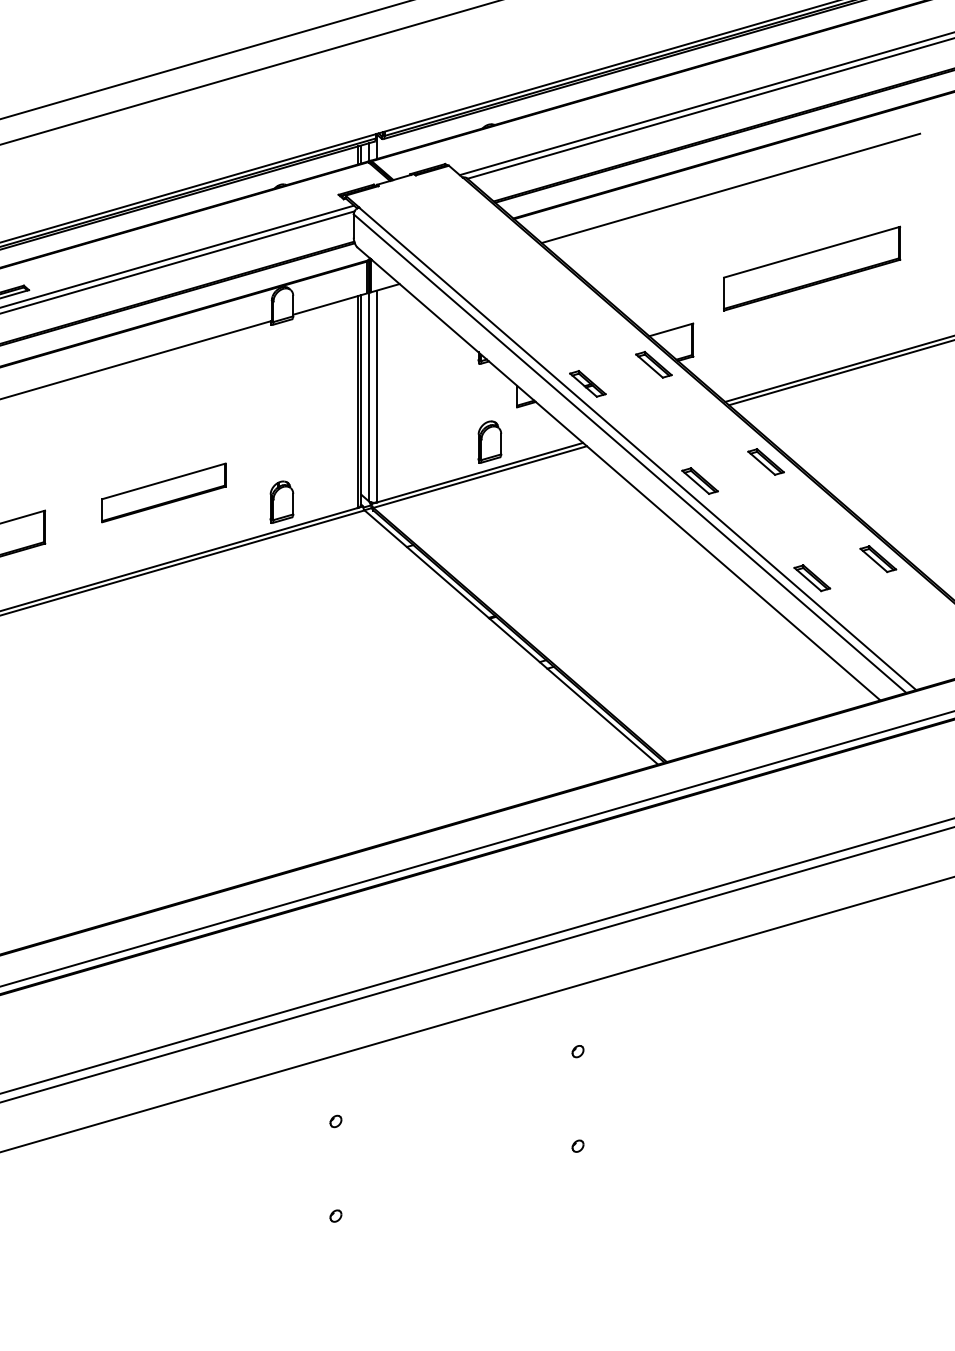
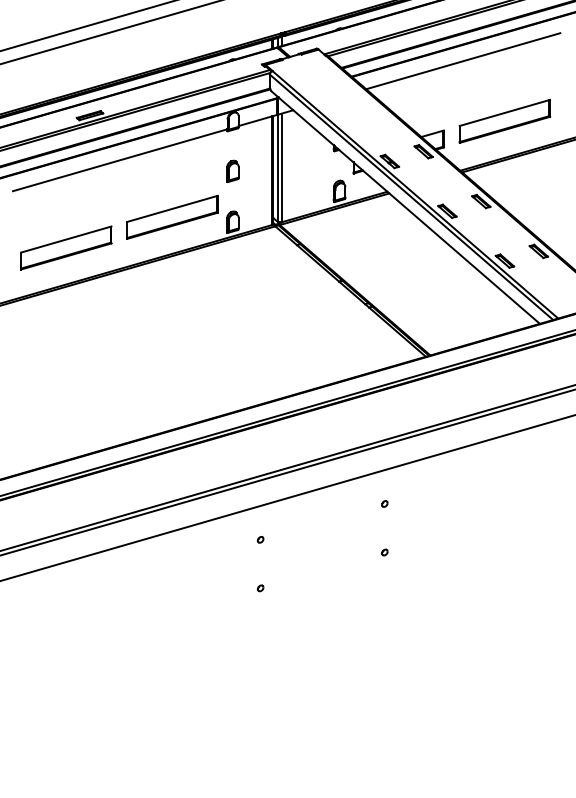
part: (811, 266) -> (504, 120), moved
part: (281, 401) -> (232, 170), added
part: (164, 493) -> (172, 217), size x1.43

